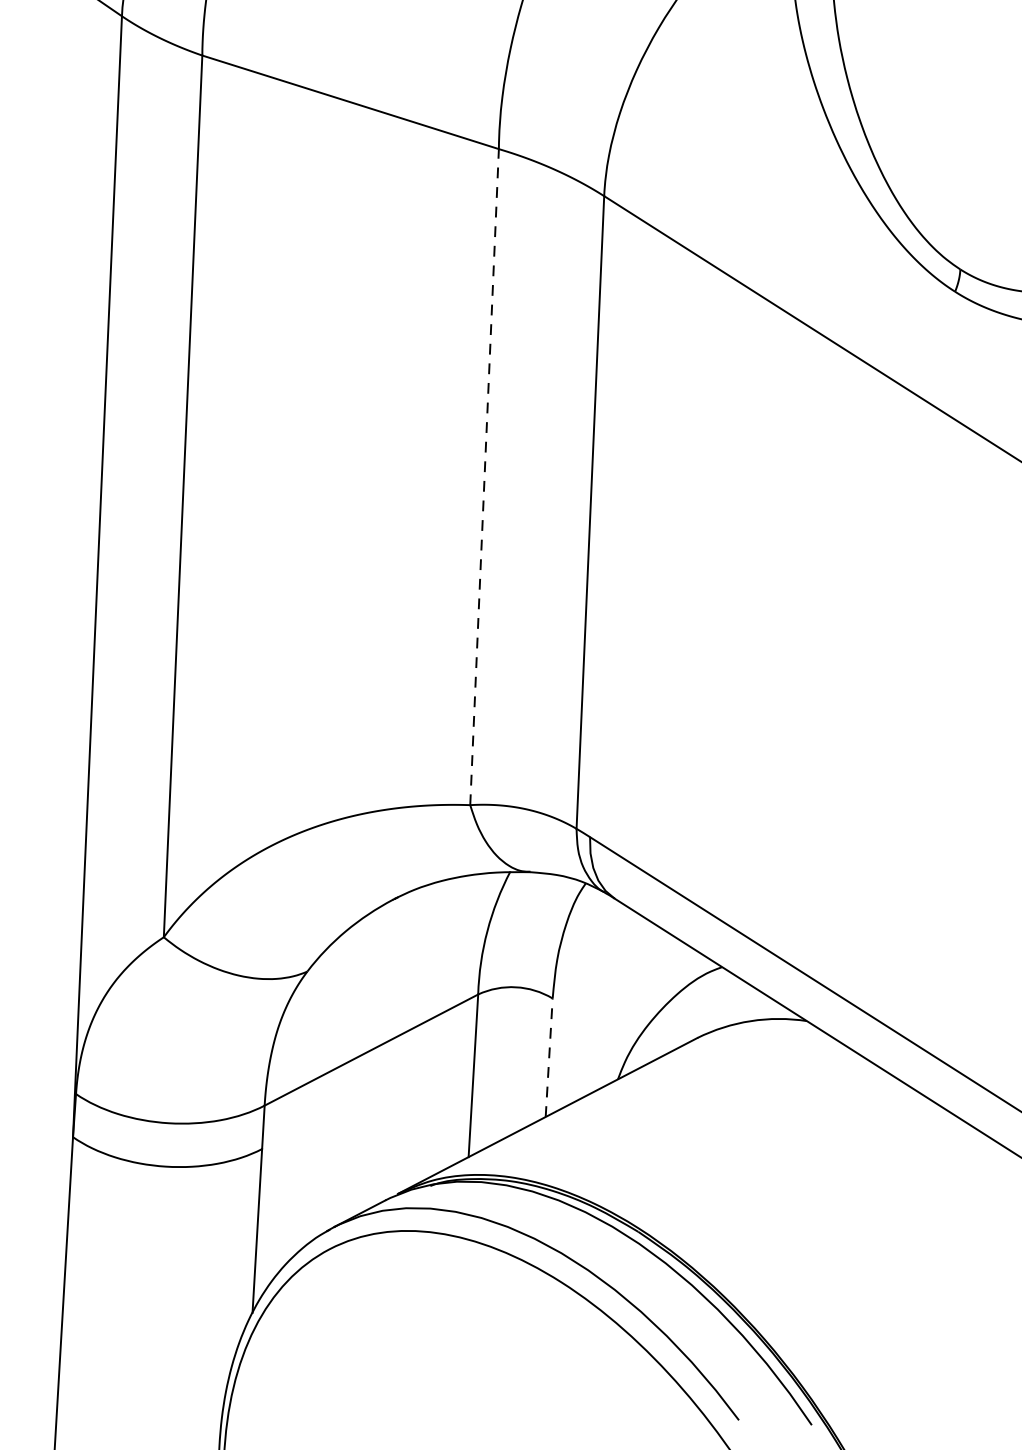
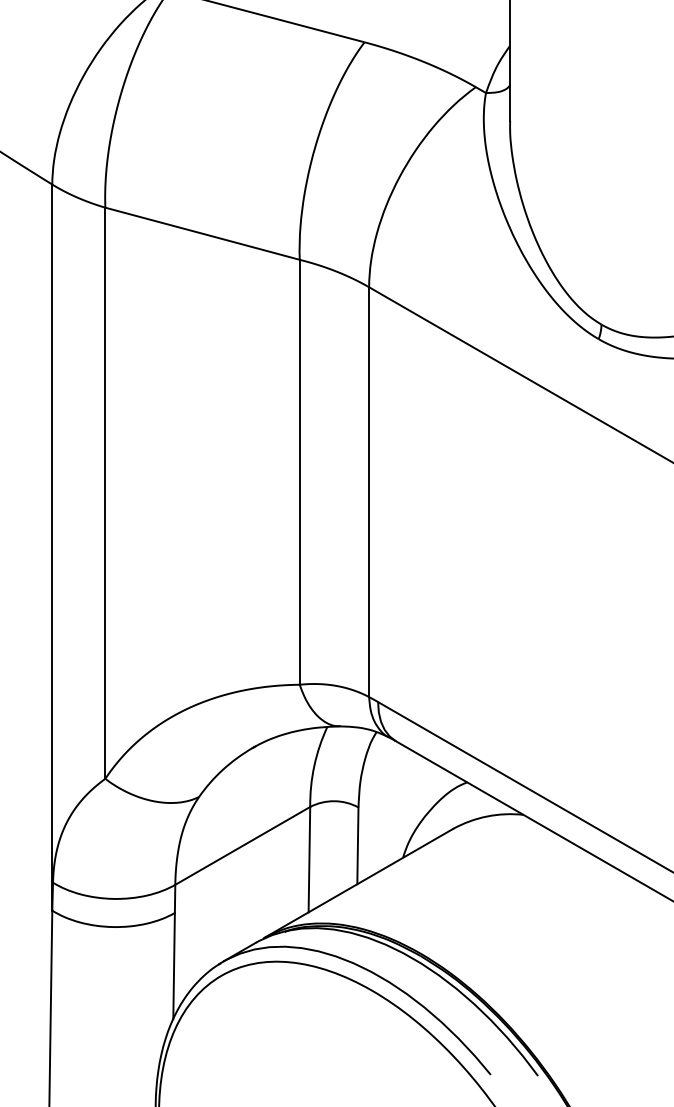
line: (484, 475) -> (299, 471), dashed -> solid
line: (548, 1057) -> (357, 845), dashed -> solid

